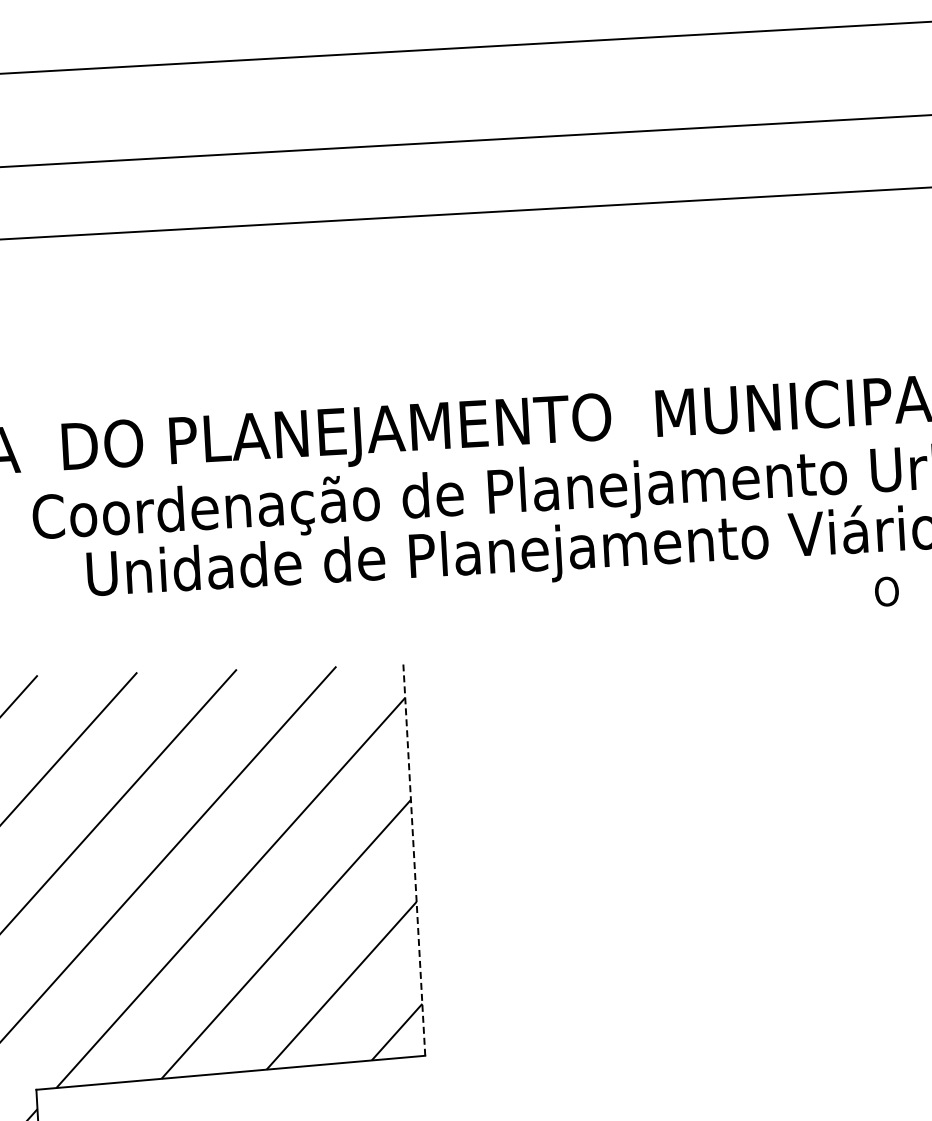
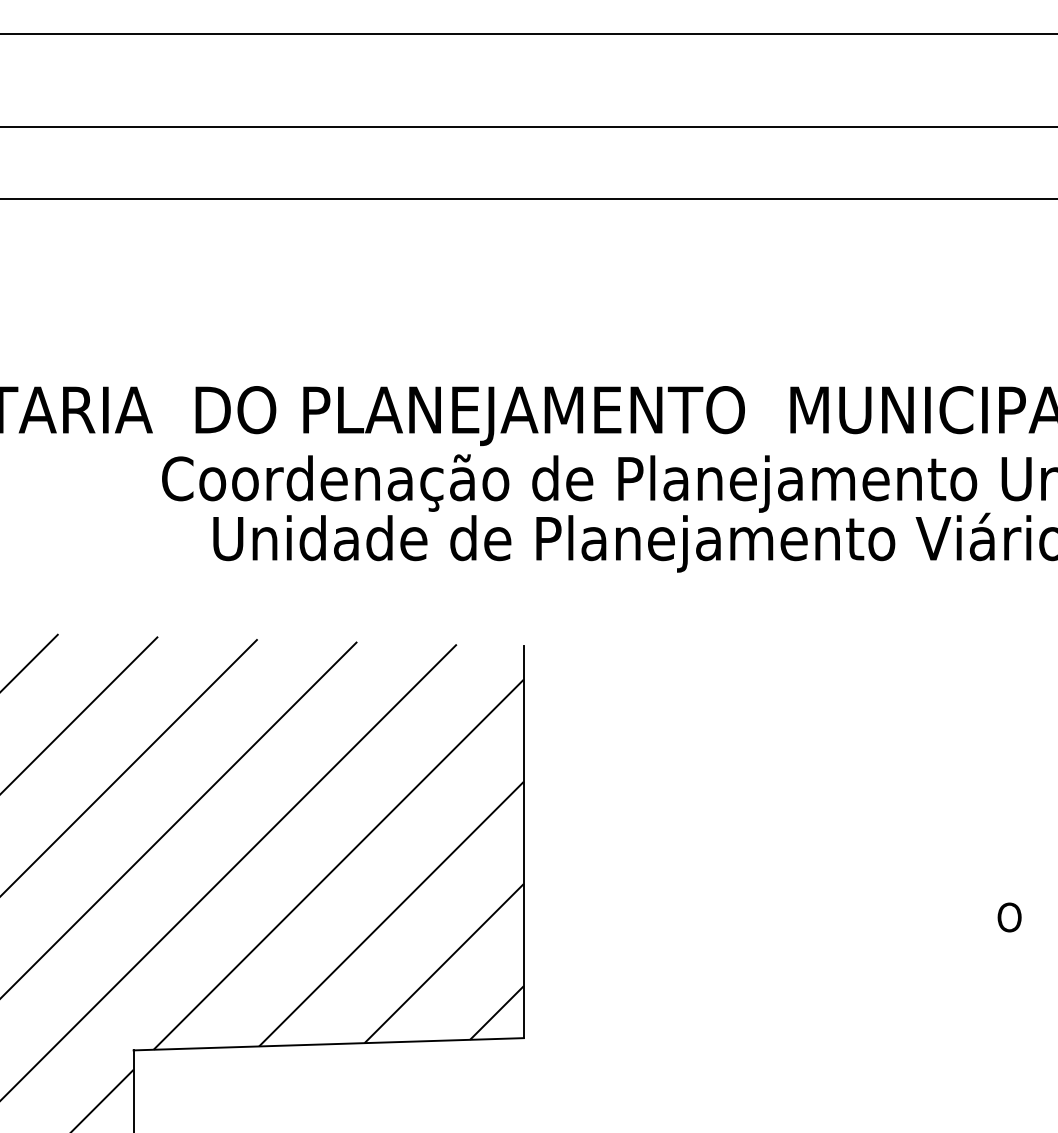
text: (886, 591) -> (1009, 917), moved
line: (414, 860) -> (523, 842), dashed -> solid

